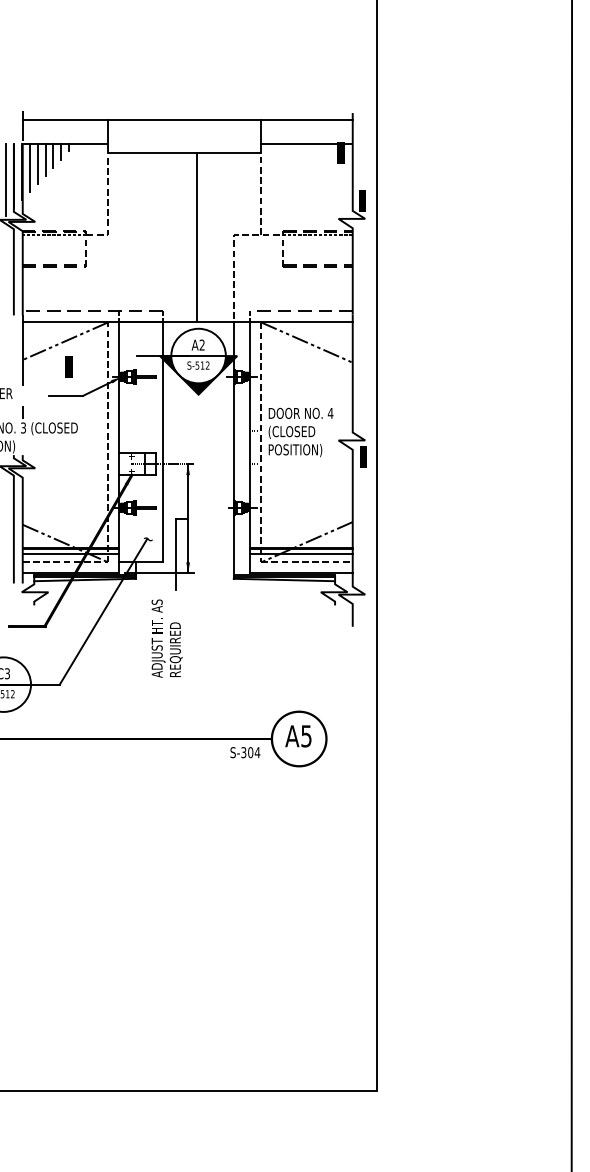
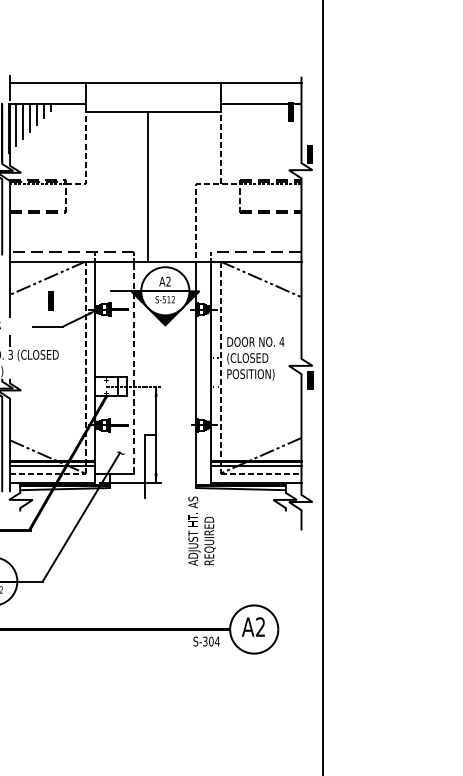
line: (196, 237) -> (147, 186), moved
line: (162, 441) -> (133, 366), solid -> dashed
text: (166, 638) -> (201, 531), moved
text: (306, 736) -> (260, 627), A5 -> A2

